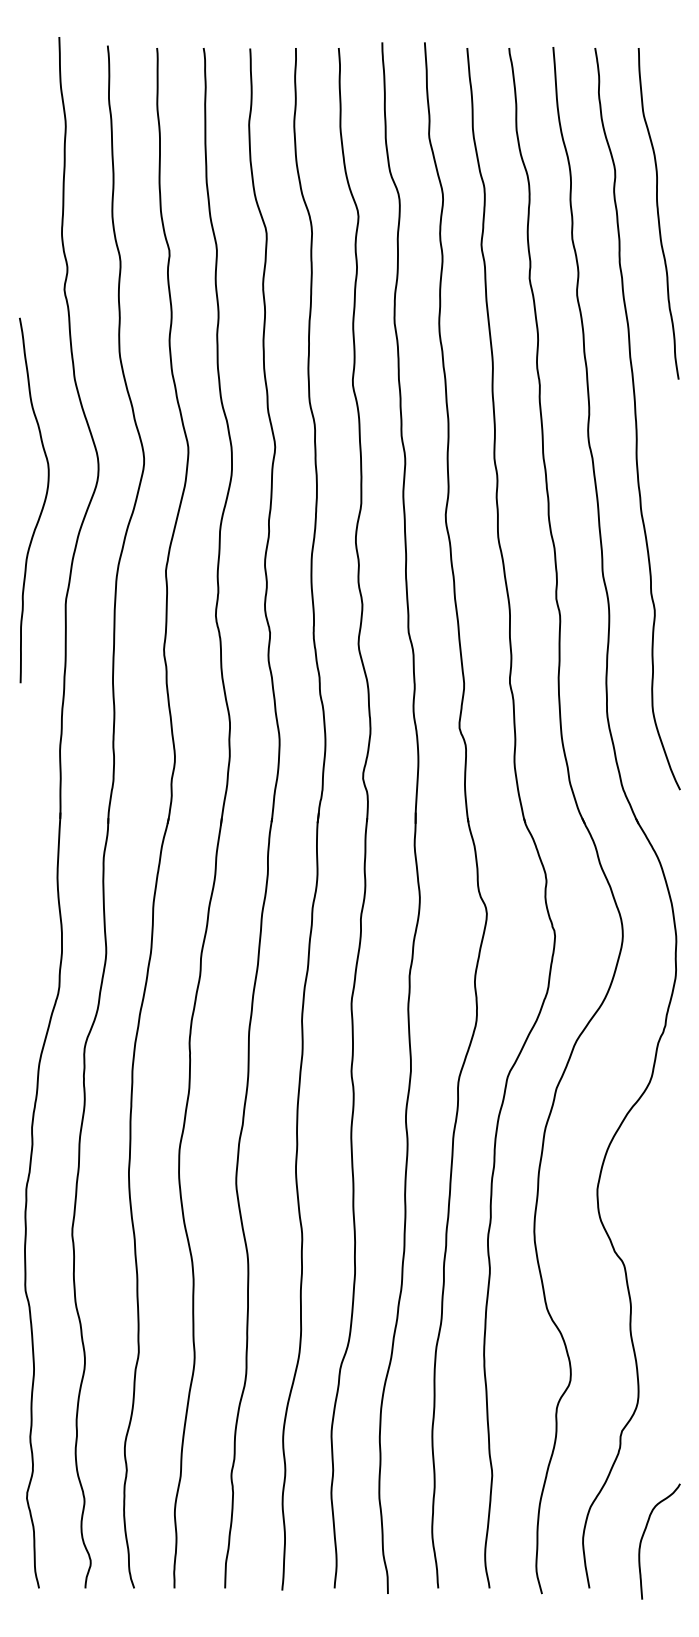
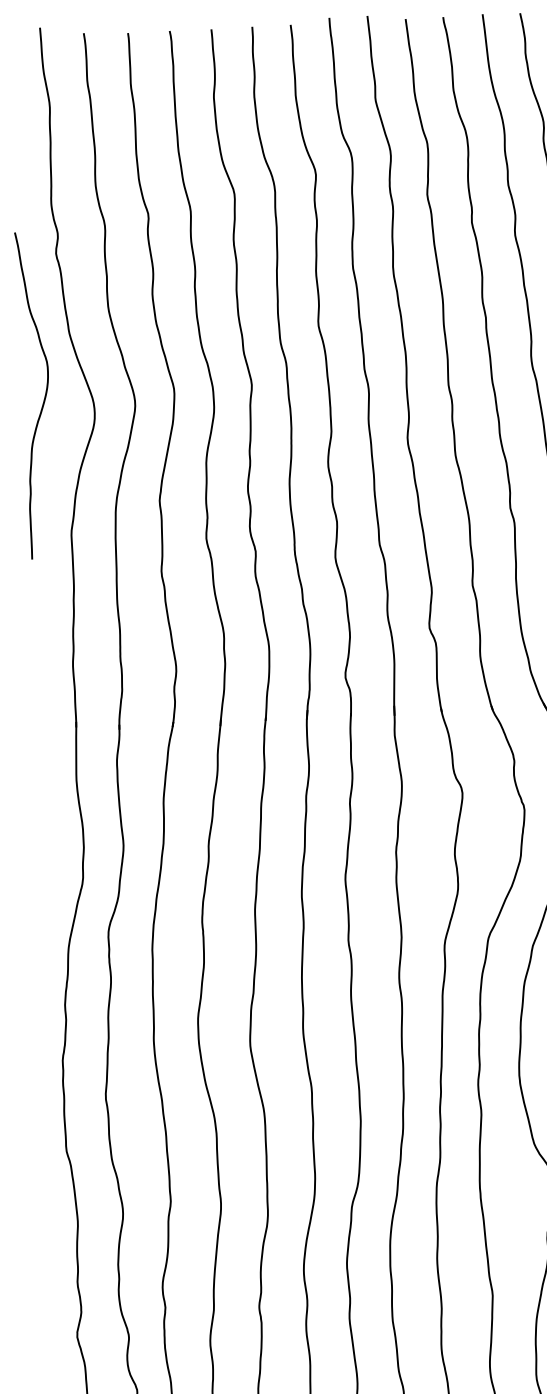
curve: (43, 502) -> (44, 396), moved

